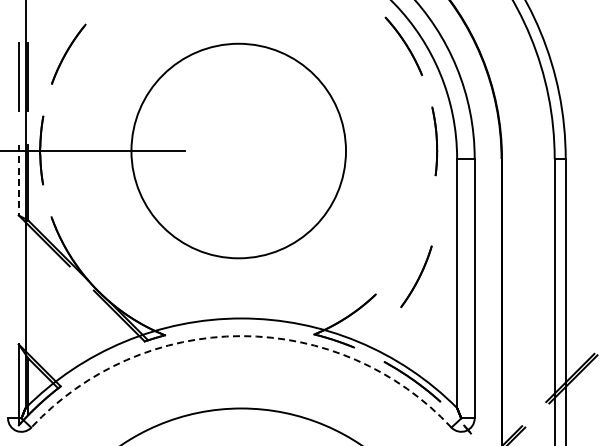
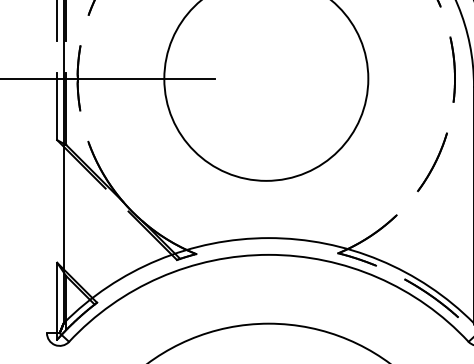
line: (18, 180) -> (56, 106), dashed -> solid
part: (416, 276) -> (432, 162), moved
arc: (241, 336) -> (268, 255), dashed -> solid

